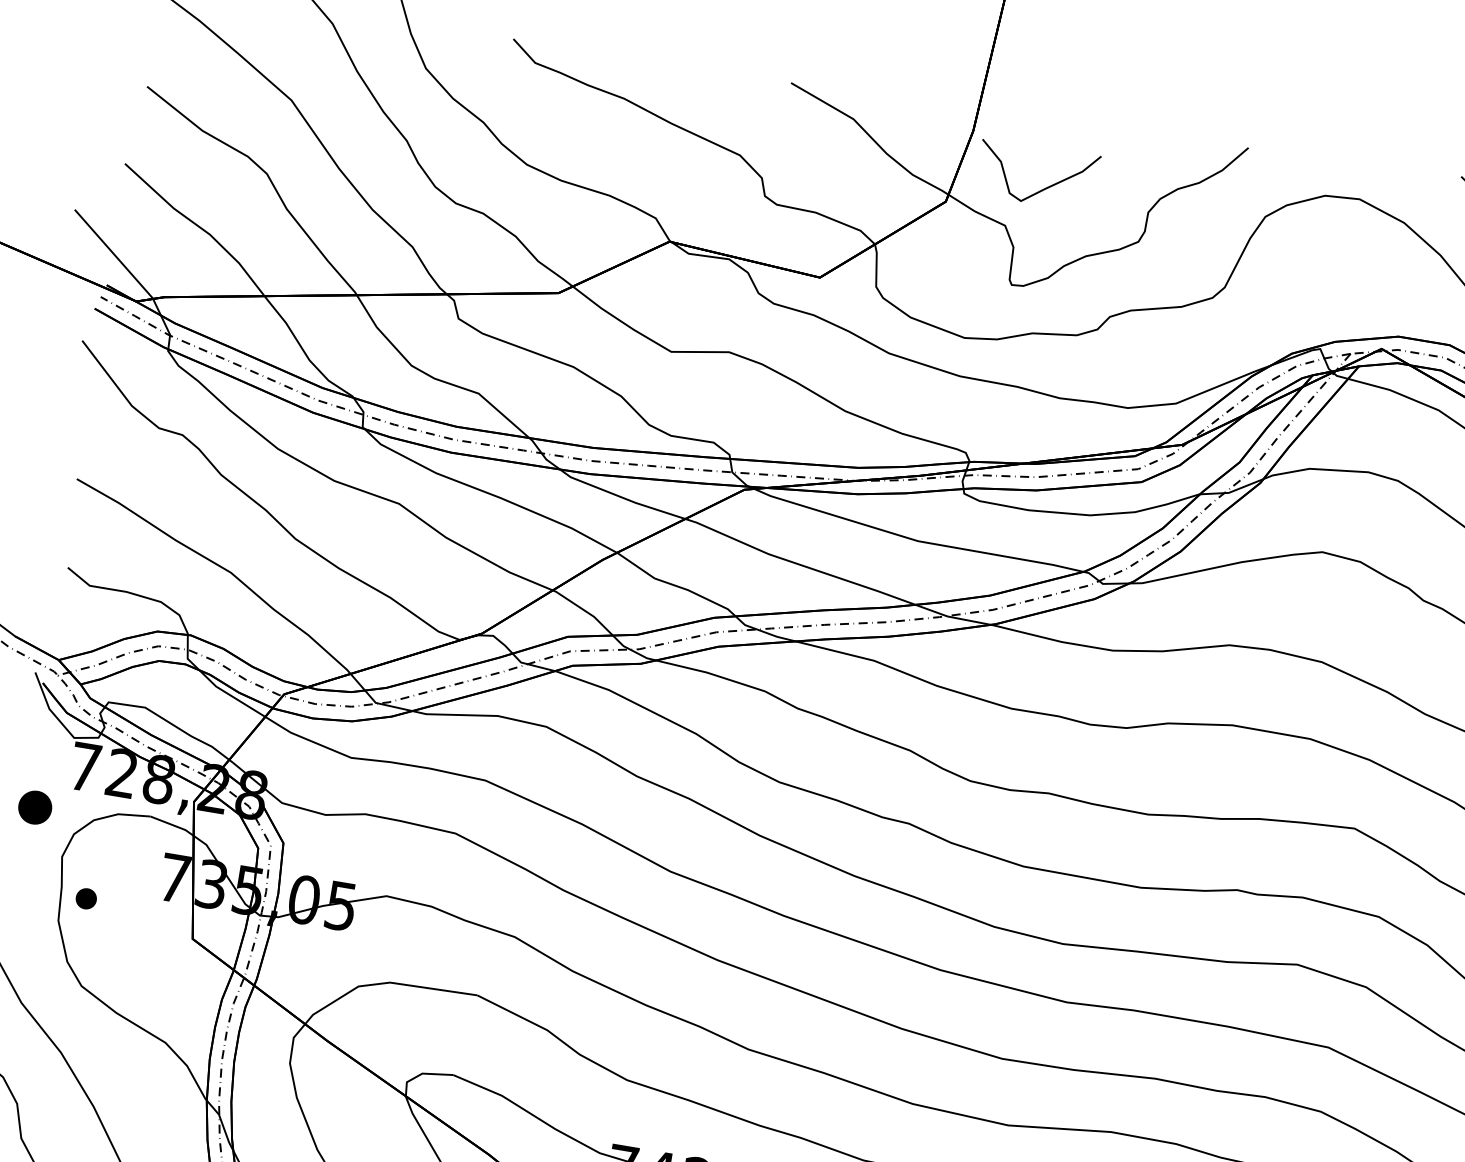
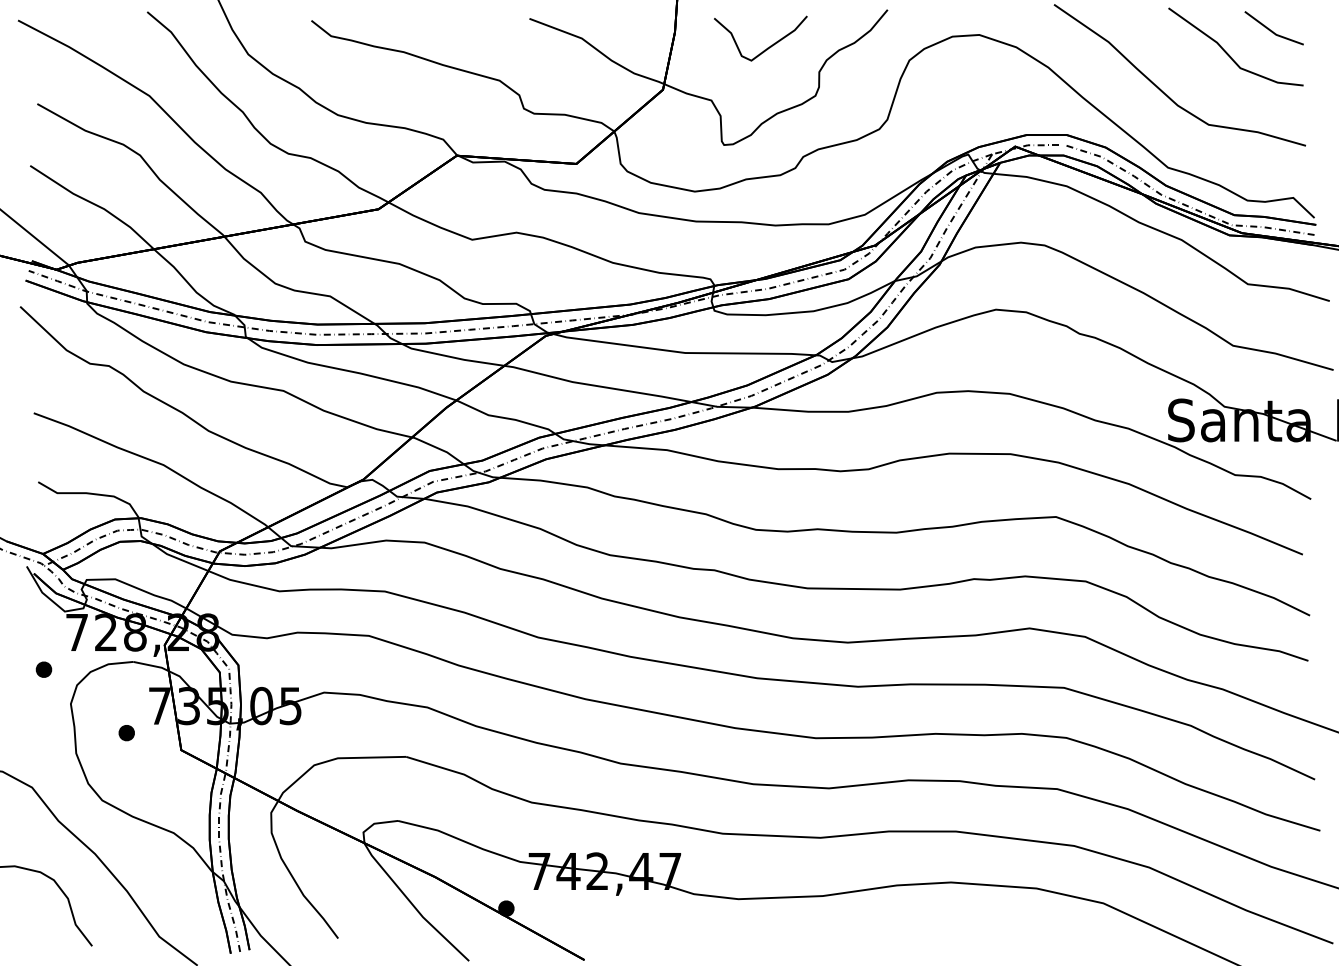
curve: (1044, 187) -> (767, 47), moved
part: (34, 807) -> (43, 669), size x0.62
part: (85, 899) -> (126, 733), moved

